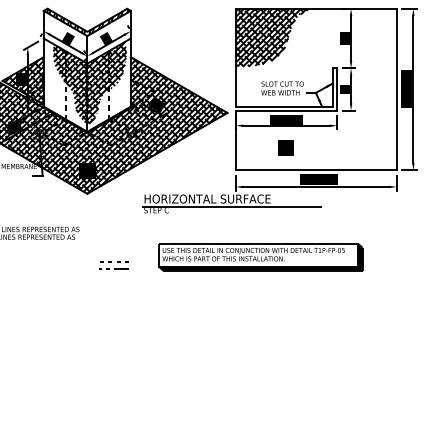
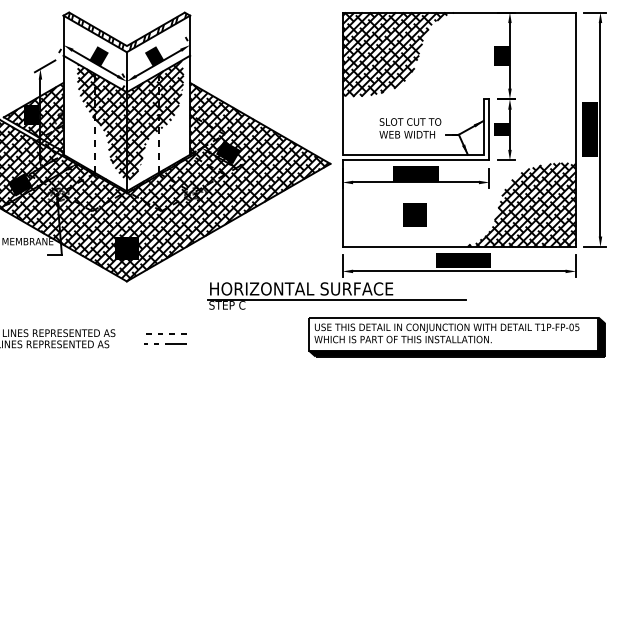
hatch: (359, 141) -> (522, 205), added
part: (260, 257) -> (456, 337), moved
part: (113, 265) -> (164, 339), moved

